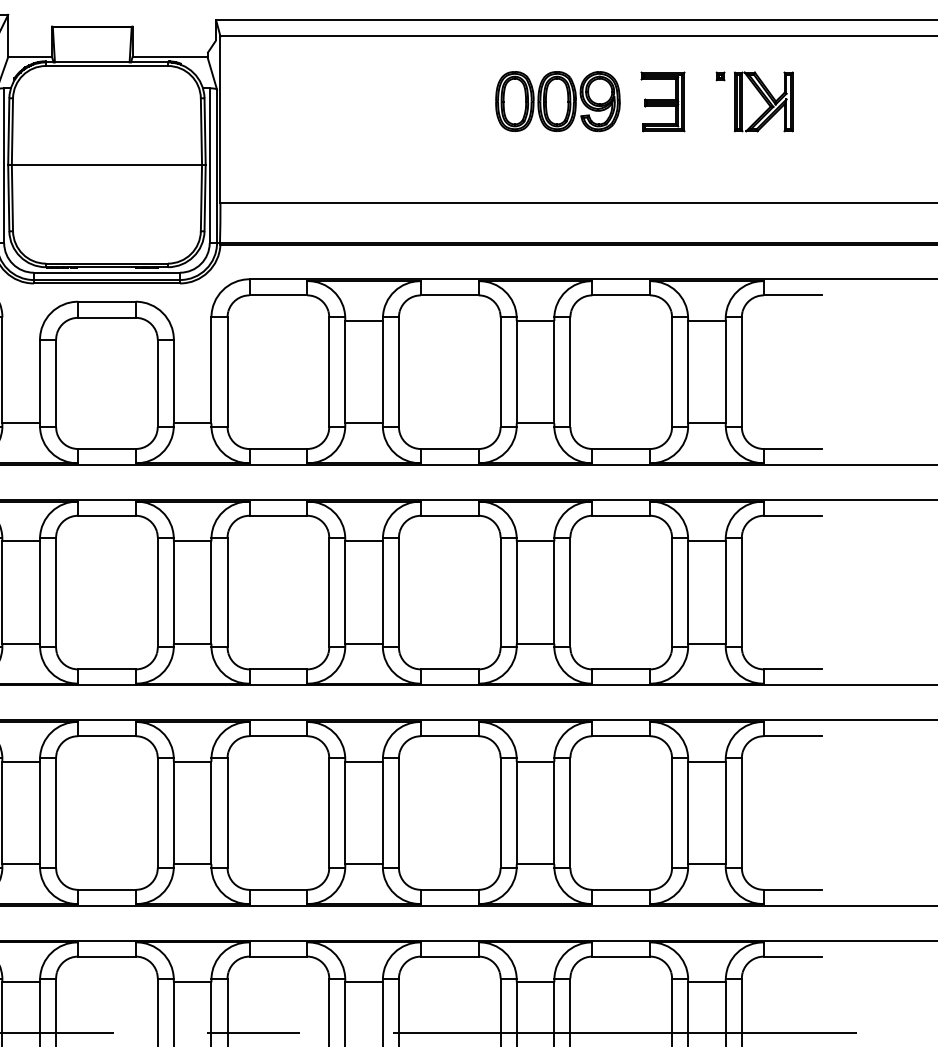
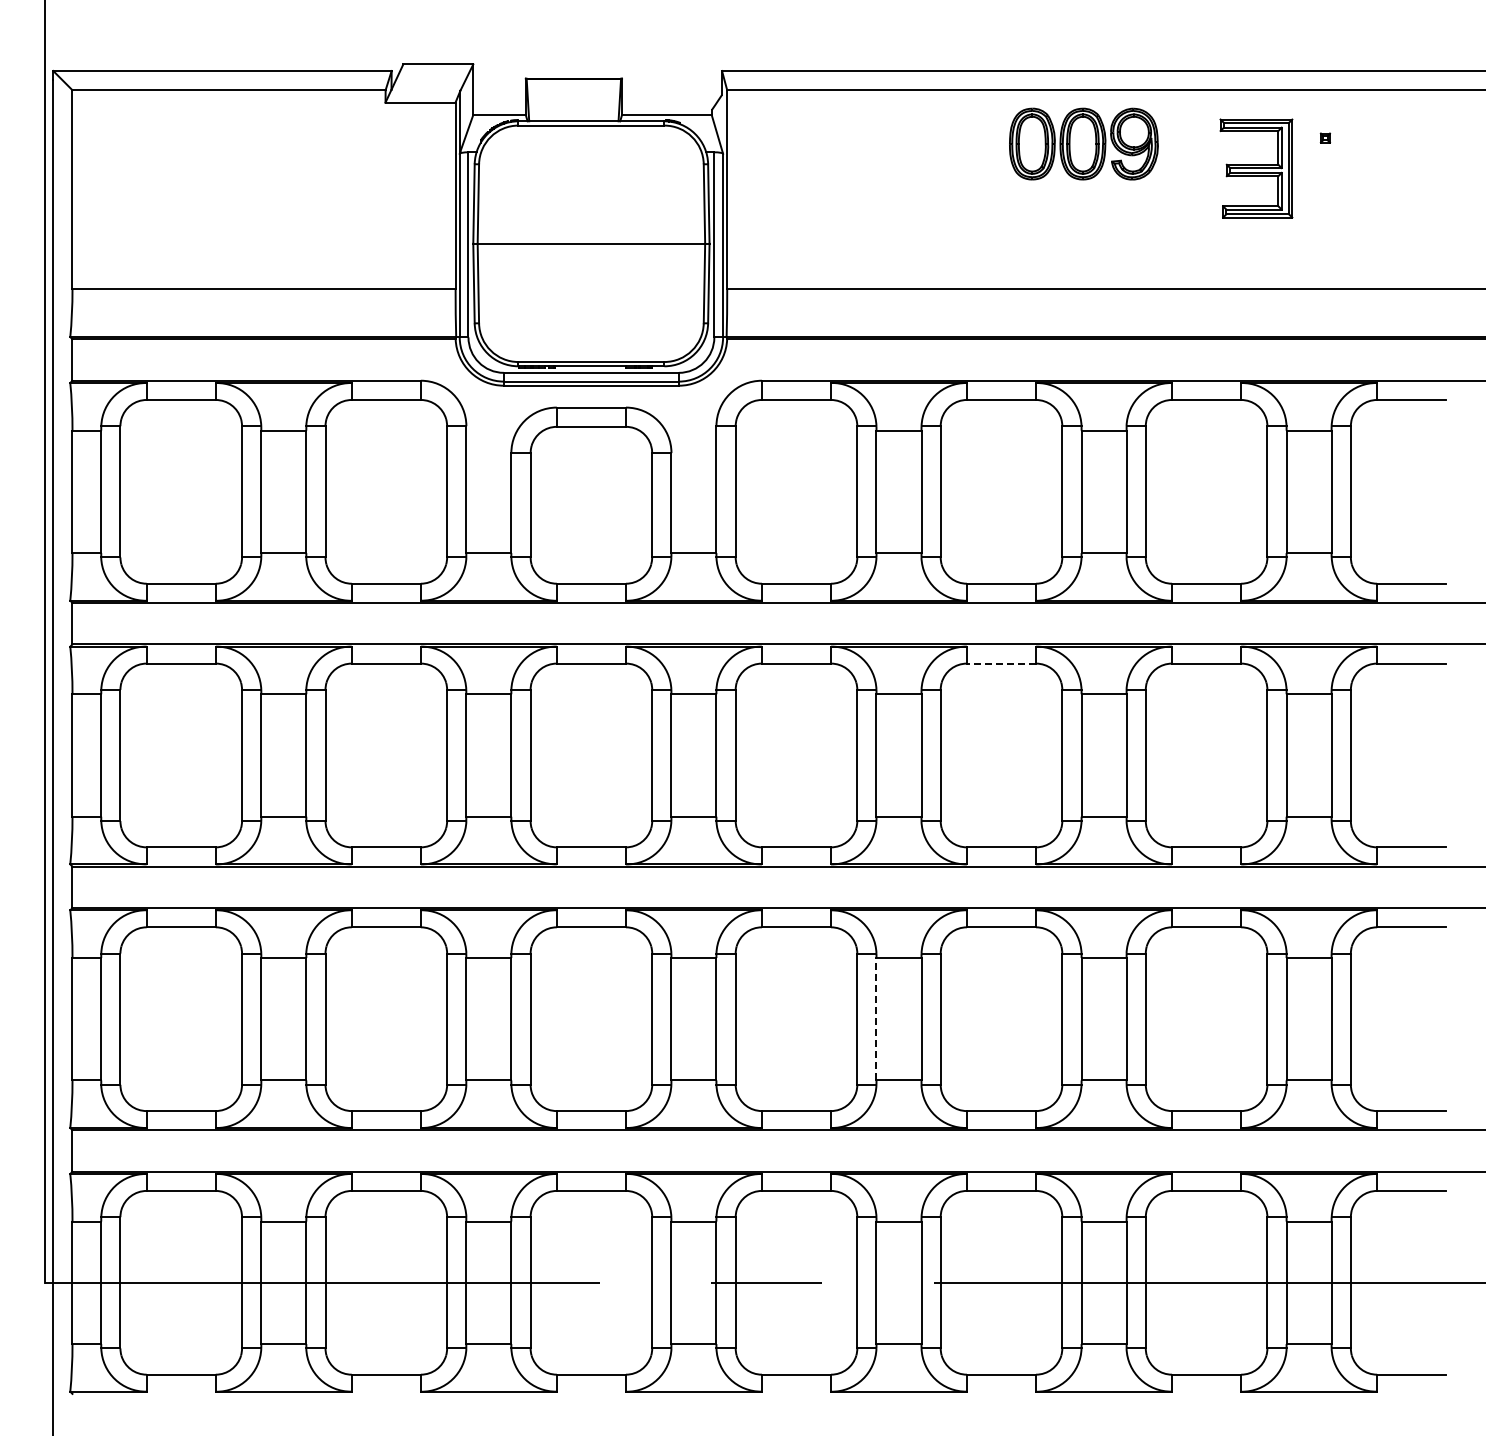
part: (557, 101) -> (1083, 143), moved
part: (662, 101) -> (1256, 168), size x1.4
part: (763, 101) -> (1376, 168), removed
line: (449, 515) -> (1001, 663), solid -> dashed
line: (345, 812) -> (876, 1018), solid -> dashed

